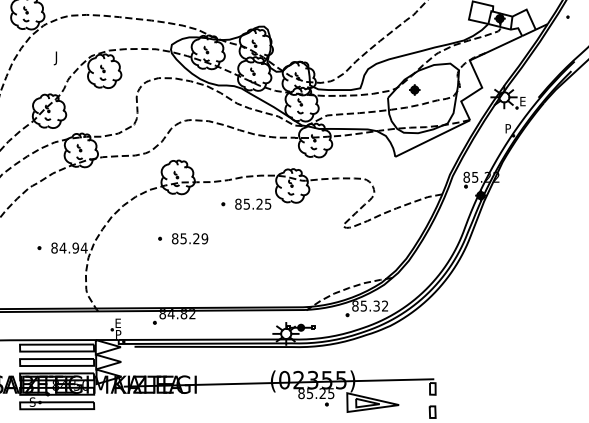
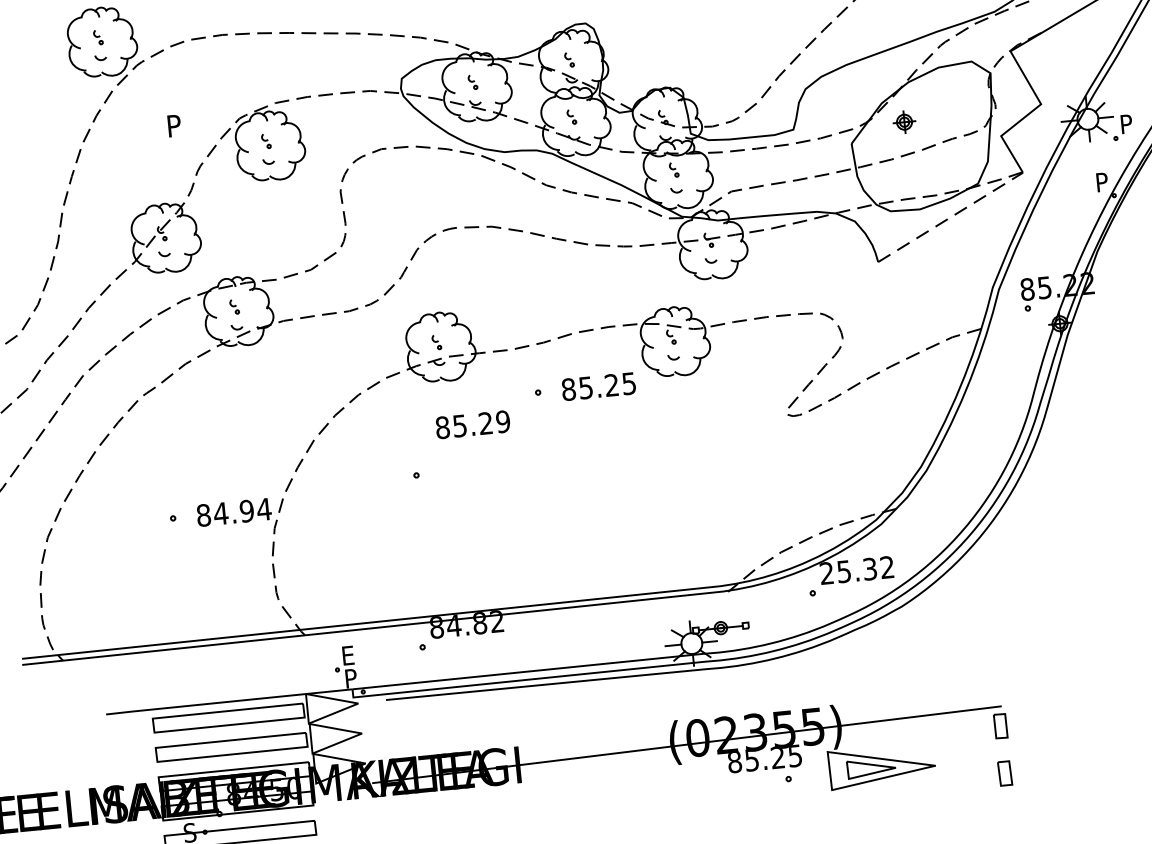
text: (57, 58) -> (171, 129), J -> P
text: (523, 101) -> (1127, 123), E -> P
line: (432, 138) -> (950, 217), solid -> dashed
text: (190, 238) -> (473, 424), moved
text: (355, 305) -> (826, 572), 85.32 -> 25.32

